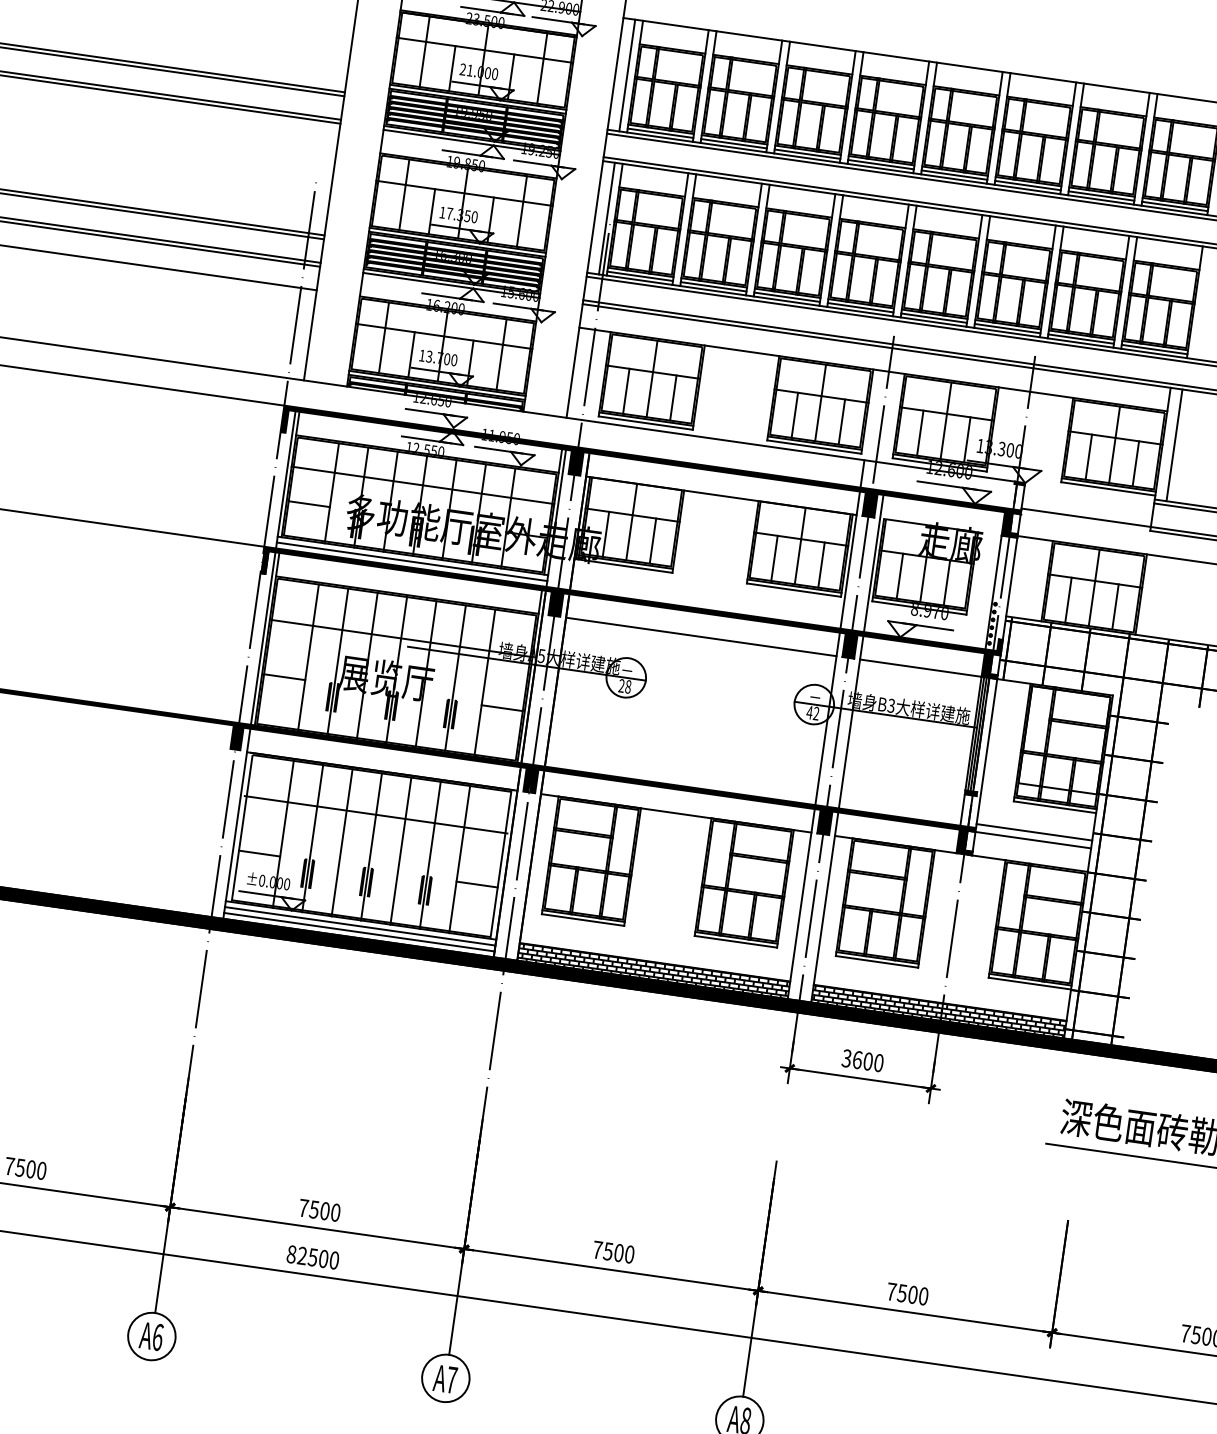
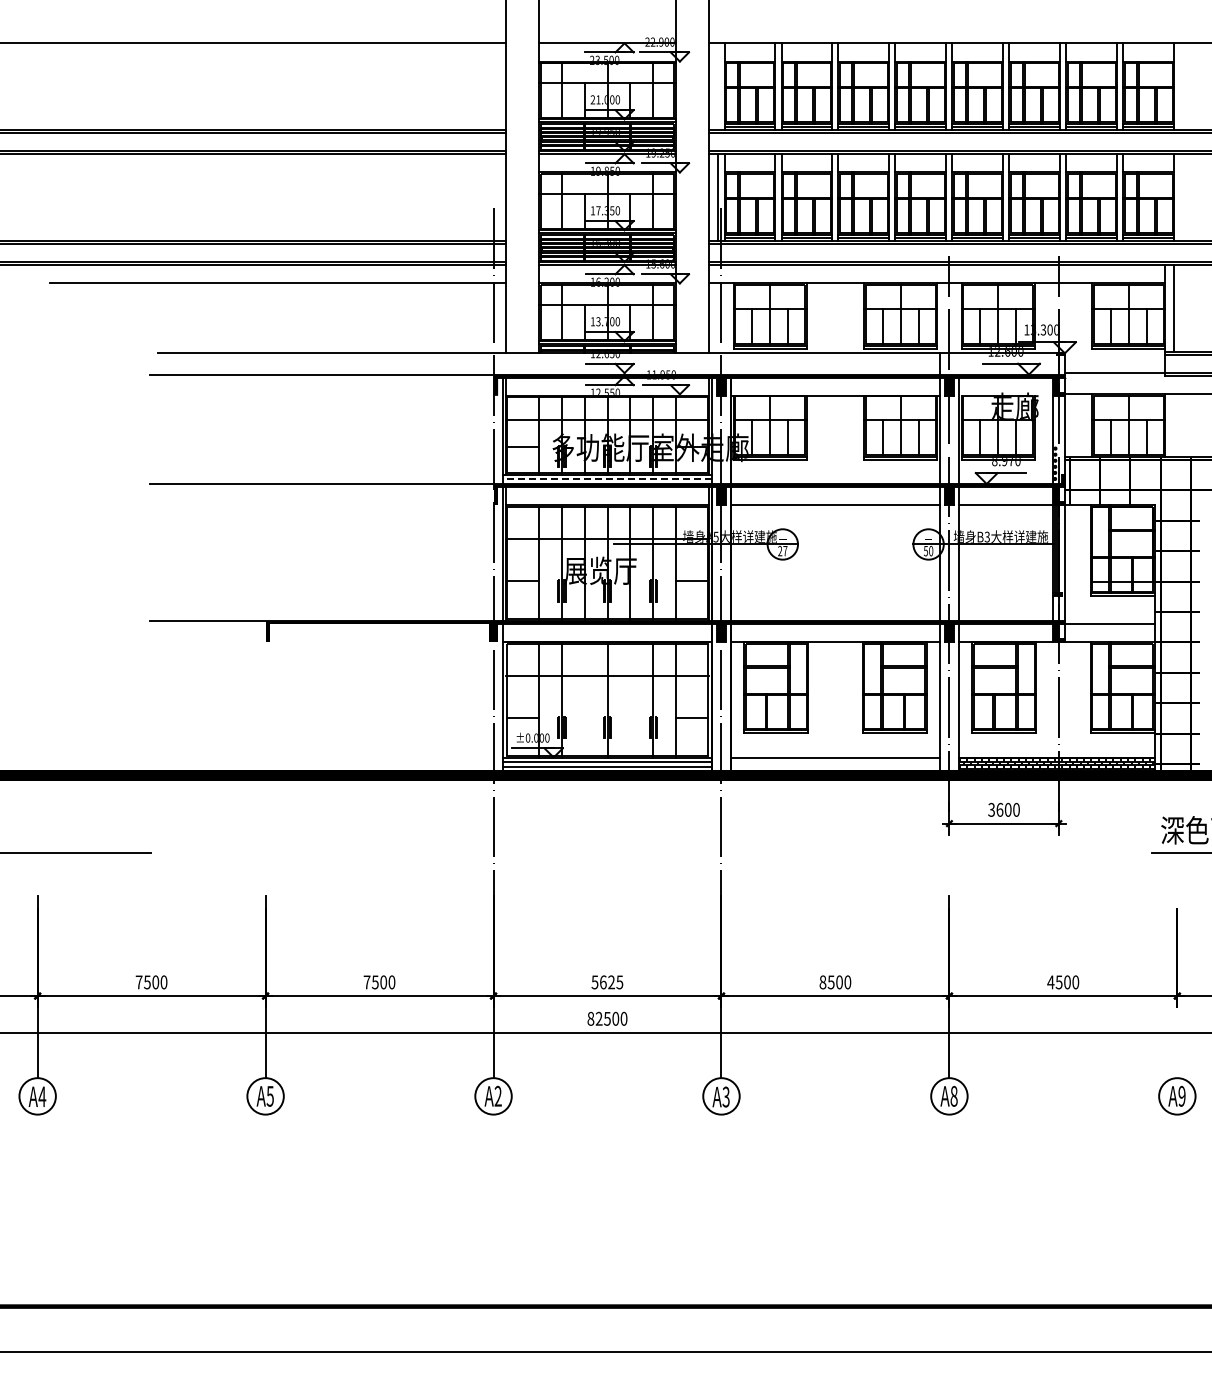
line: (627, 75) -> (718, 86), removed
line: (412, 561) -> (607, 479), solid -> dashed
text: (628, 686) -> (785, 550), 28 -> 27
text: (812, 713) -> (928, 551), 42 -> 50
line: (1034, 831) -> (1109, 617), removed
line: (341, 842) -> (584, 700), removed
line: (401, 851) -> (630, 700), removed
hatch: (653, 971) -> (835, 764), removed
text: (319, 1210) -> (607, 982), 7500 -> 5625
text: (597, 1250) -> (822, 982), 7500 -> 8500
text: (891, 1291) -> (1050, 982), 7500 -> 4500
text: (157, 1336) -> (497, 1095), A6 -> A2
text: (451, 1379) -> (725, 1096), A7 -> A3

